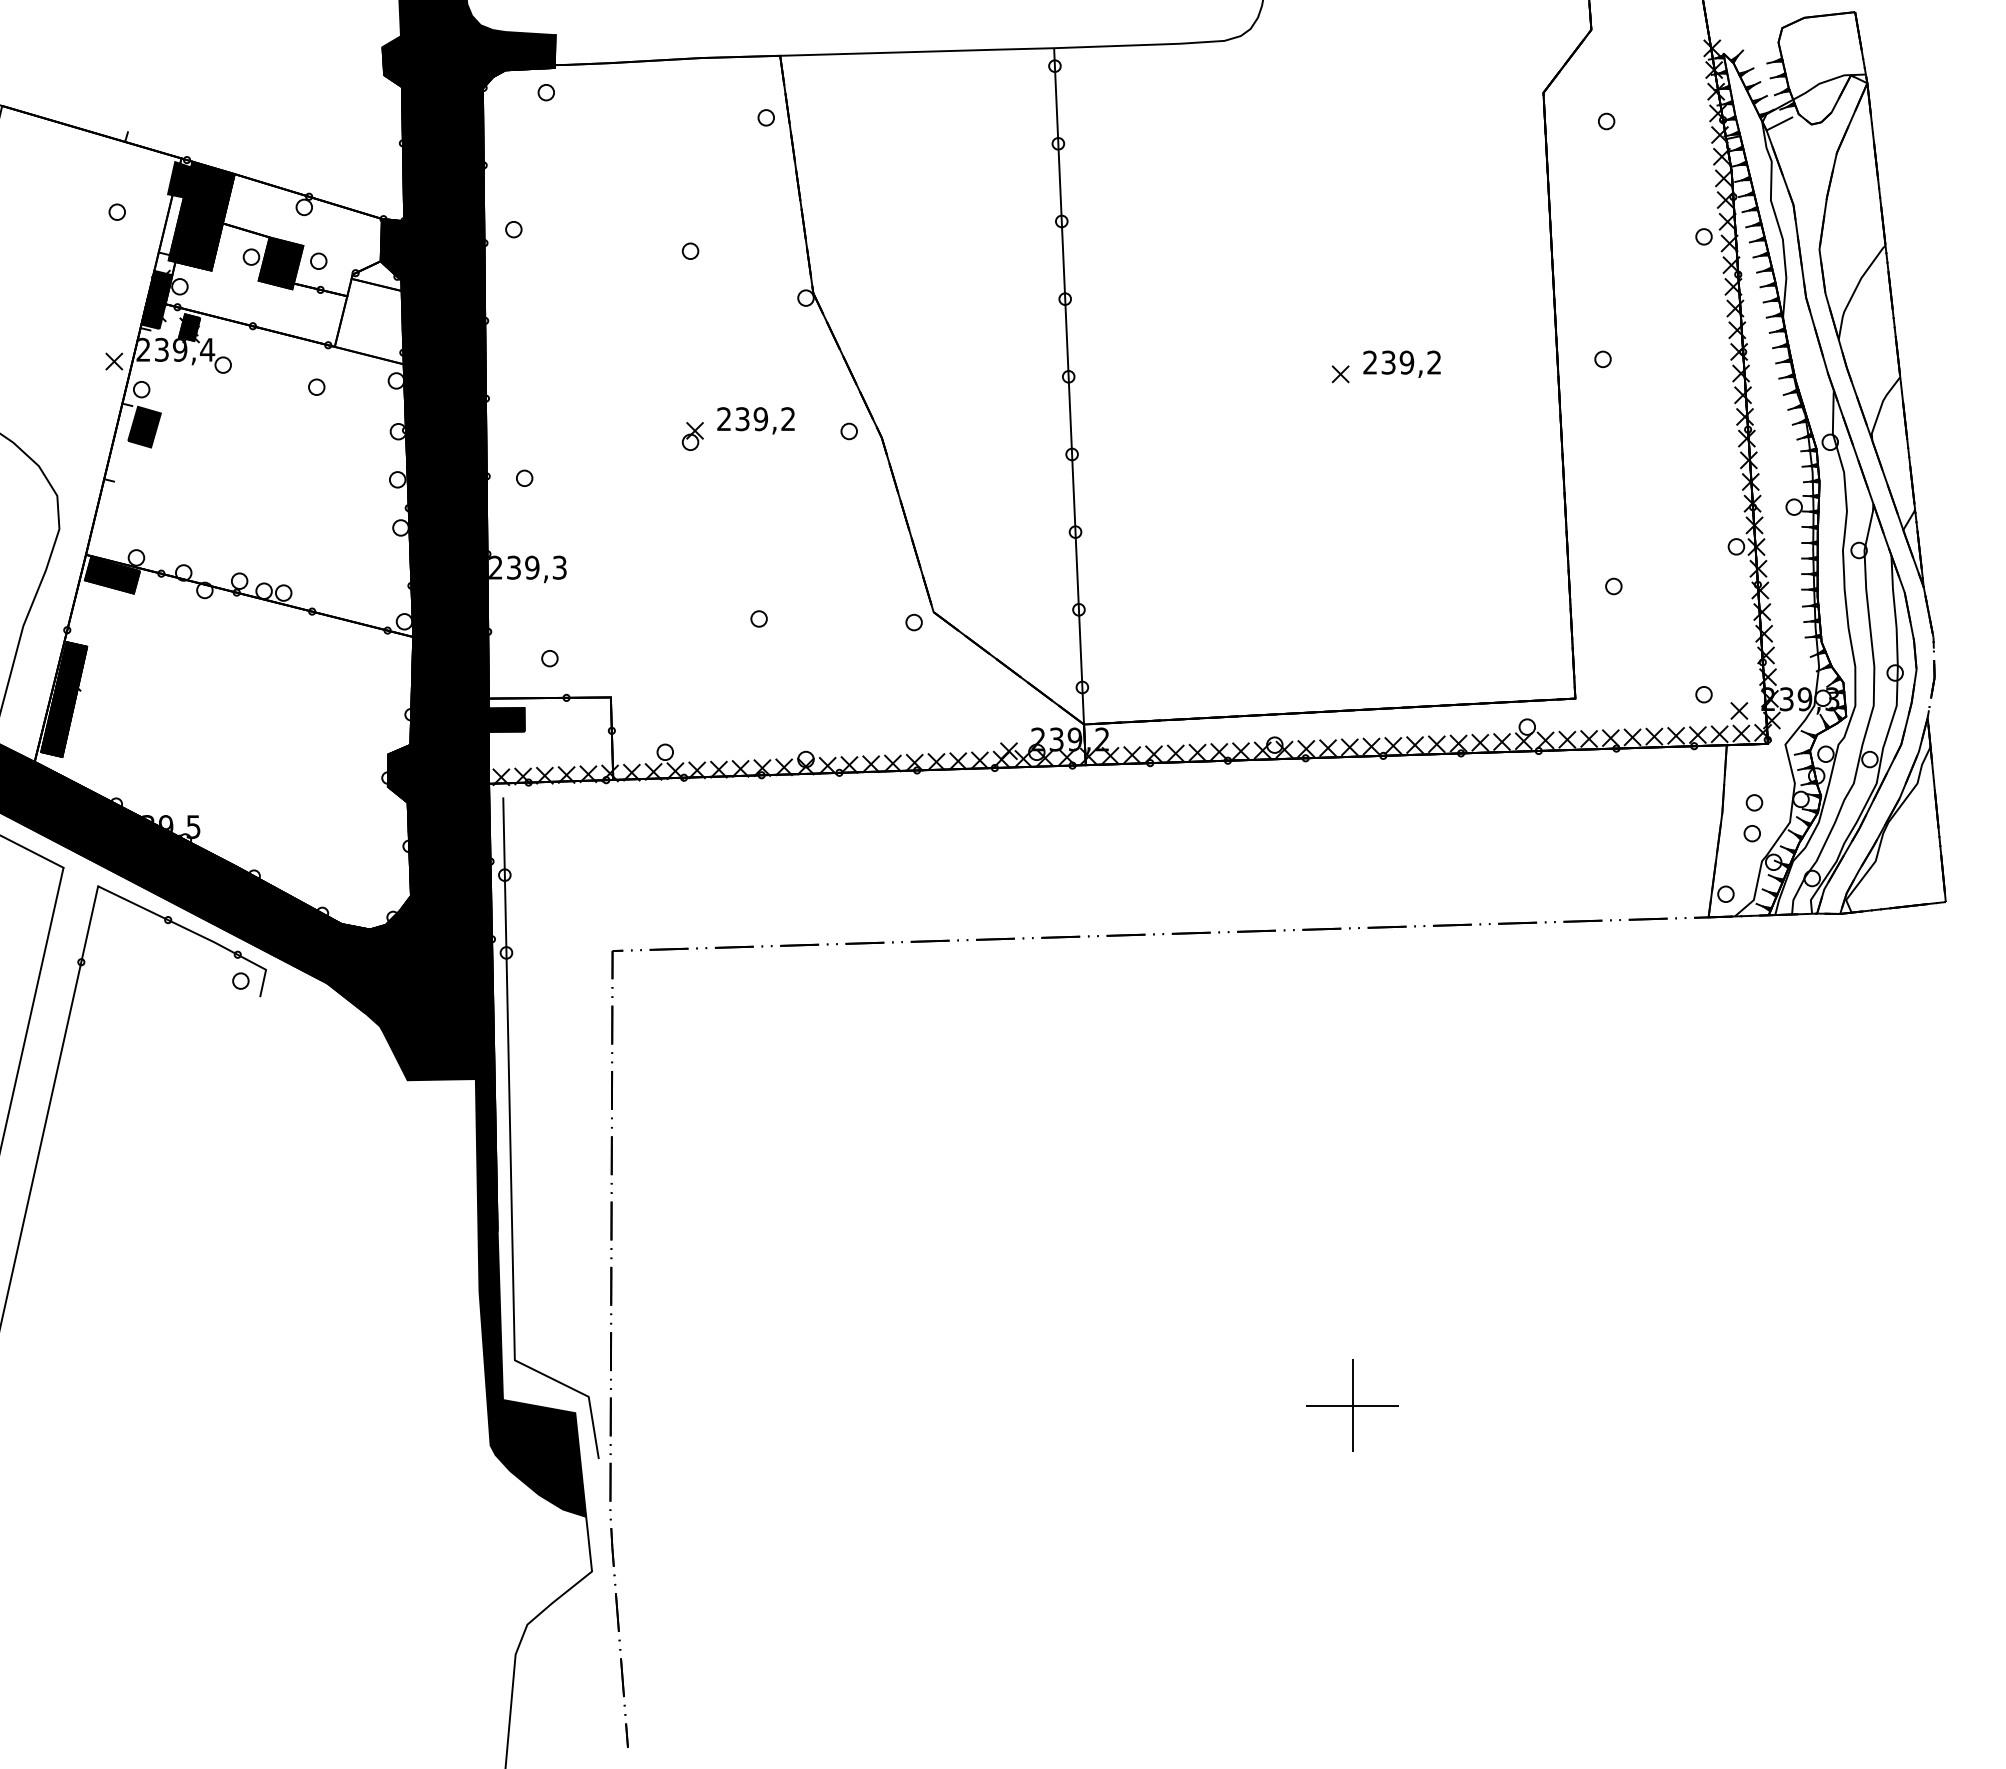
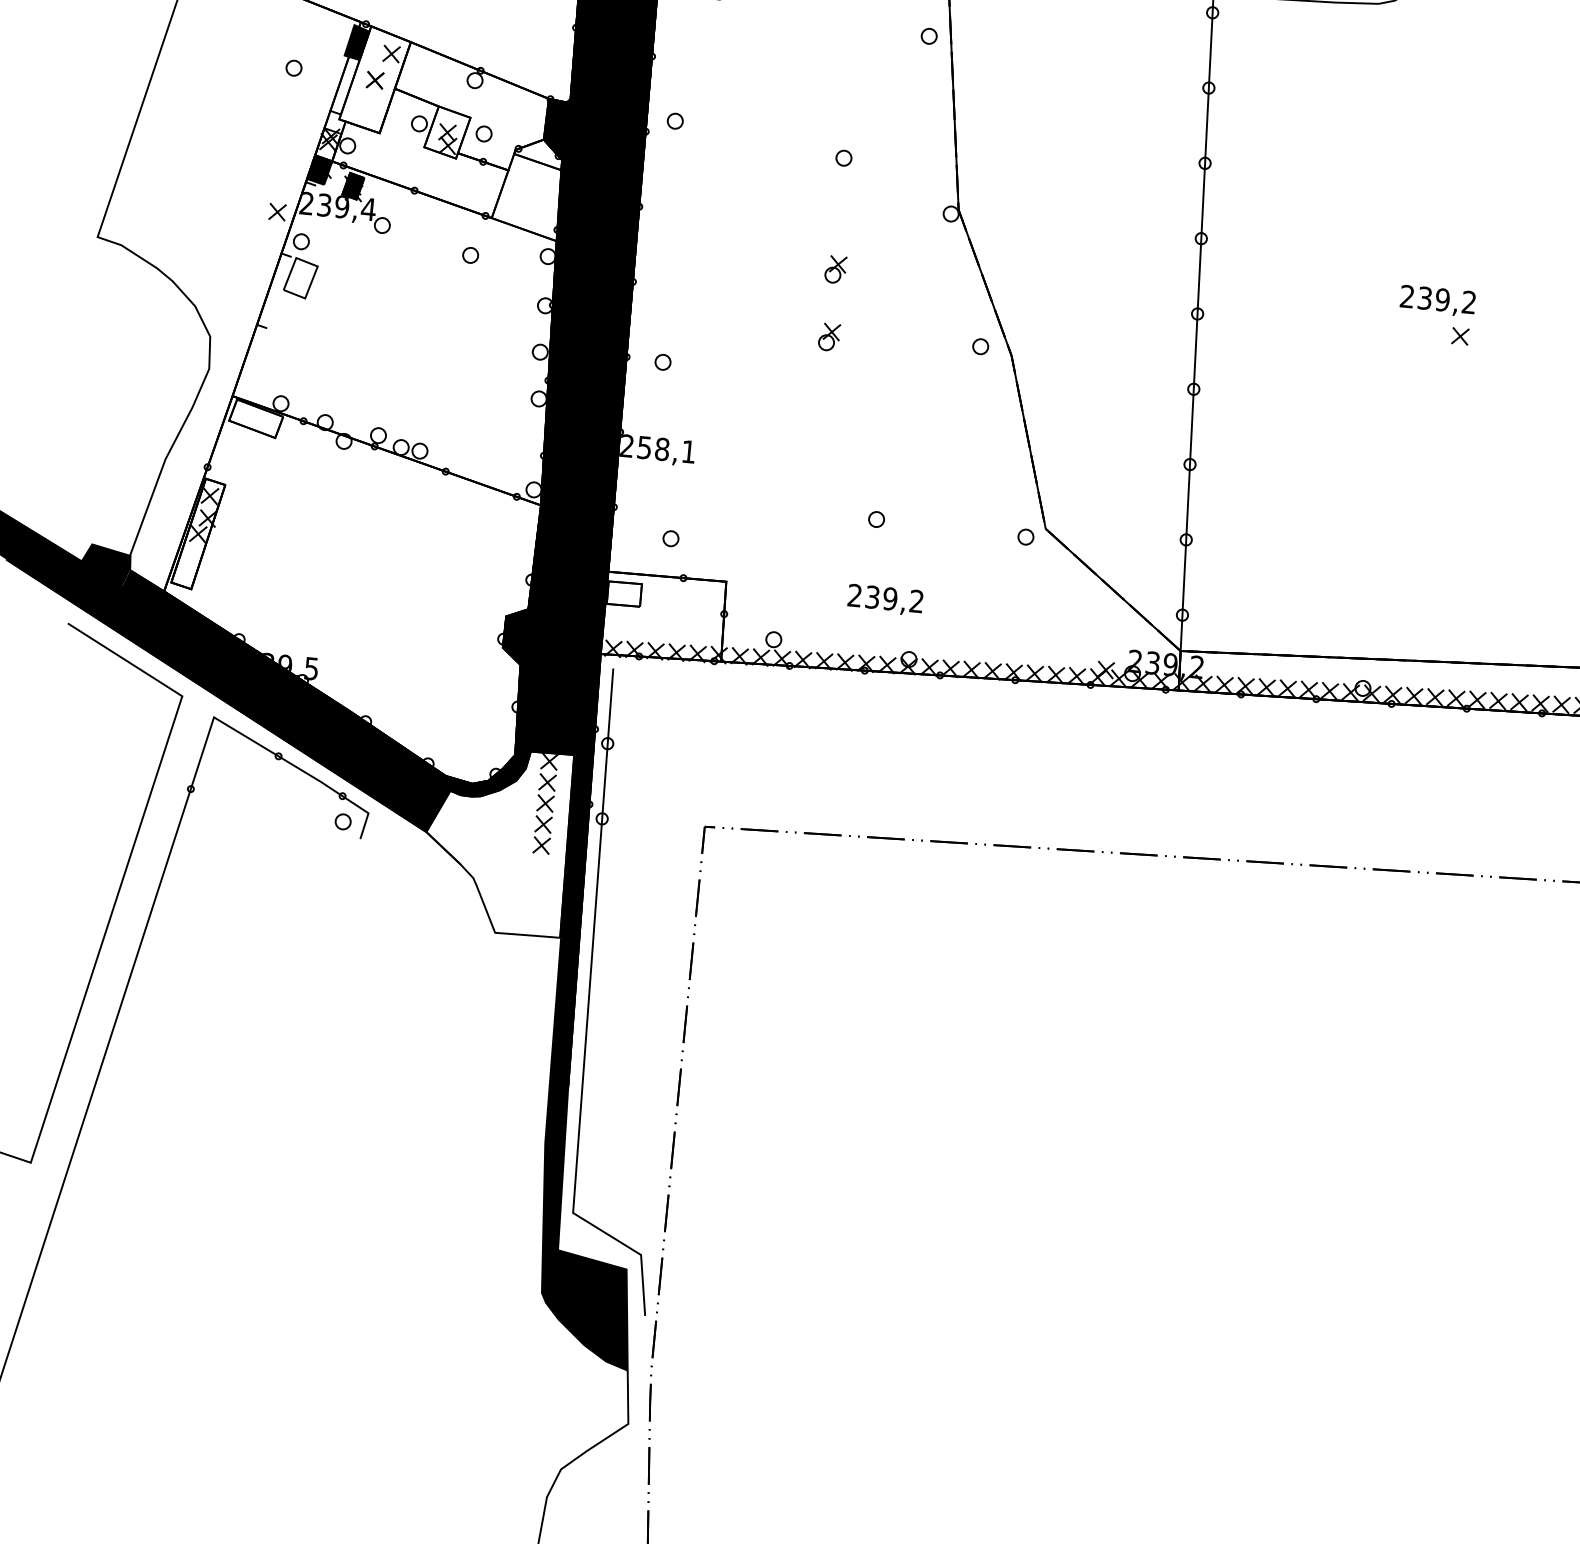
fill: (201, 215) -> (375, 79), removed
fill: (280, 263) -> (446, 132), removed
fill: (159, 286) -> (328, 143), removed
text: (1401, 363) -> (1437, 300), moved
part: (692, 366) -> (835, 269), added
text: (755, 420) -> (884, 599), moved
fill: (144, 426) -> (300, 277), removed
text: (536, 567) -> (666, 449), 239,3 -> 258,1
fill: (112, 575) -> (256, 418), removed
fill: (64, 699) -> (198, 533), removed
fill: (507, 719) -> (624, 593), removed
fill: (400, 985) -> (496, 840), removed
part: (1352, 1405) -> (1377, 1333), removed

